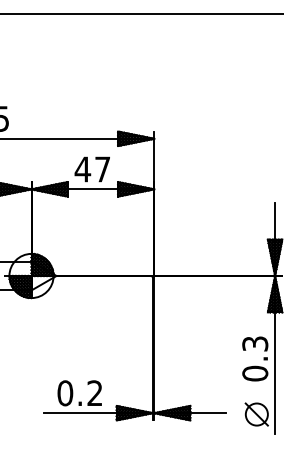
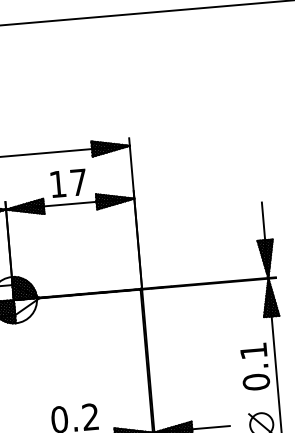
text: (82, 169) -> (57, 184), 47 -> 17
text: (255, 343) -> (253, 350), 0.3 -> 0.1

